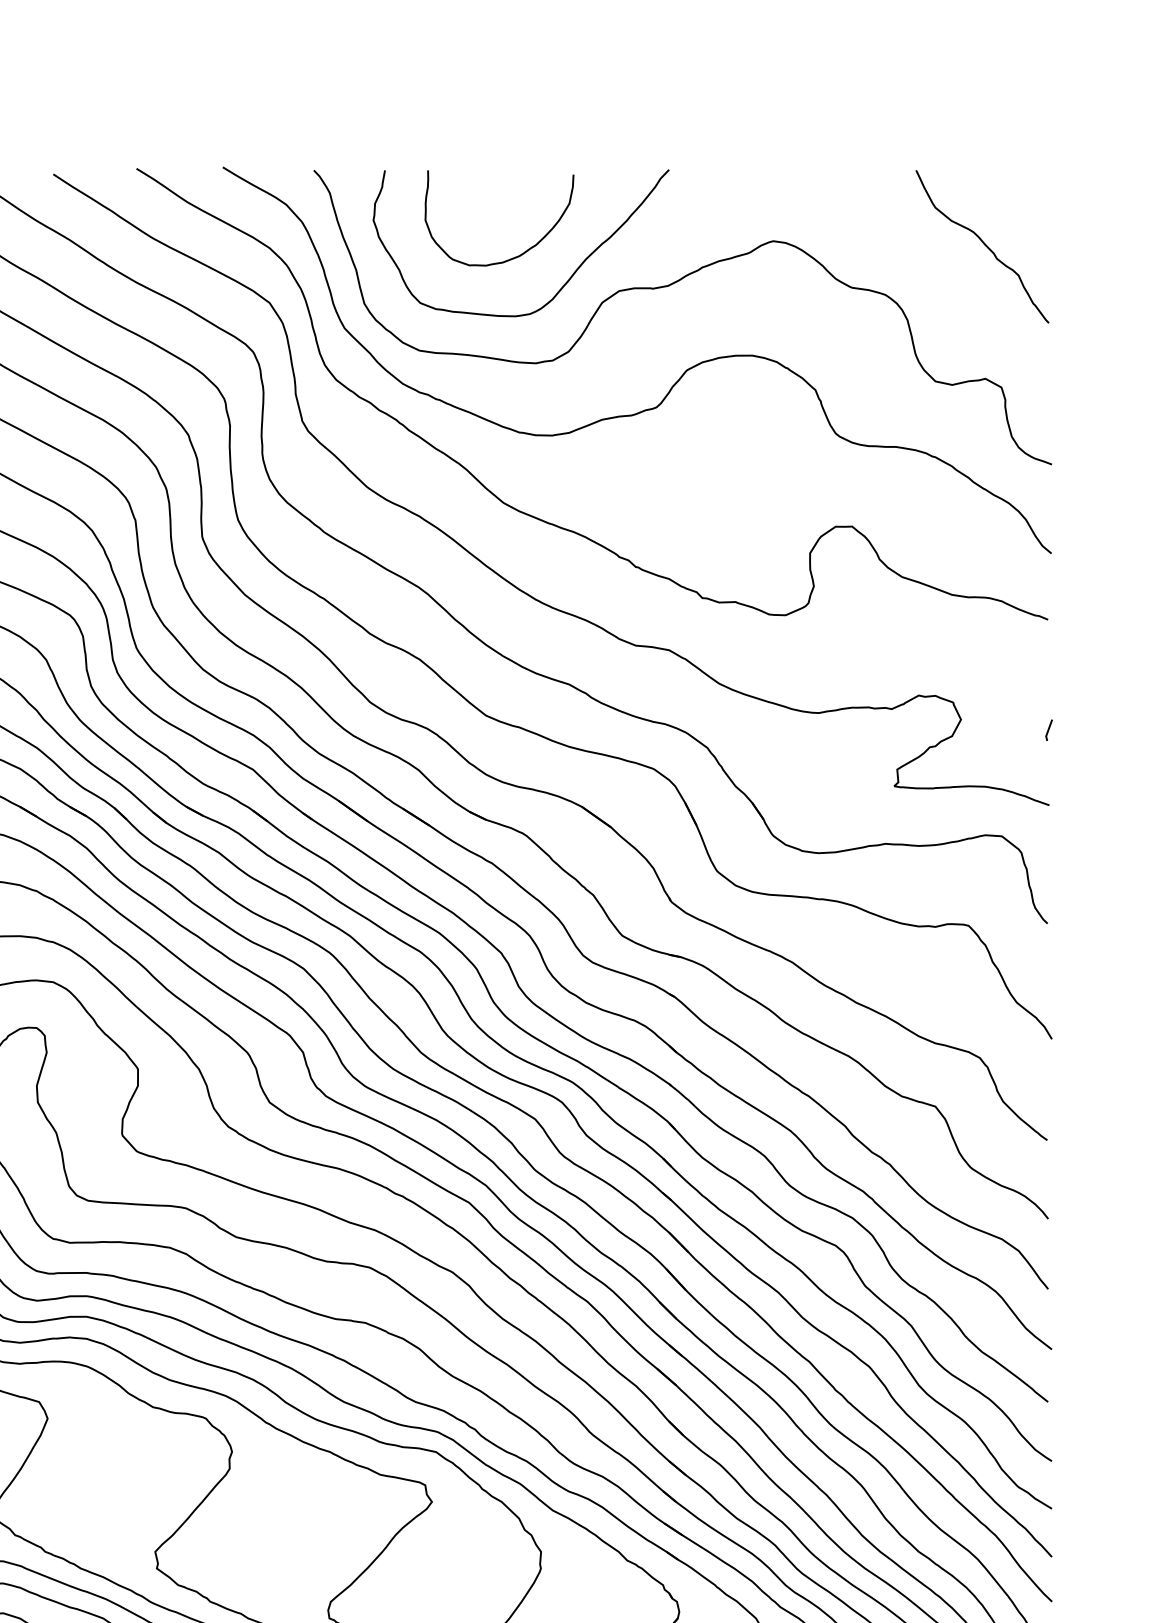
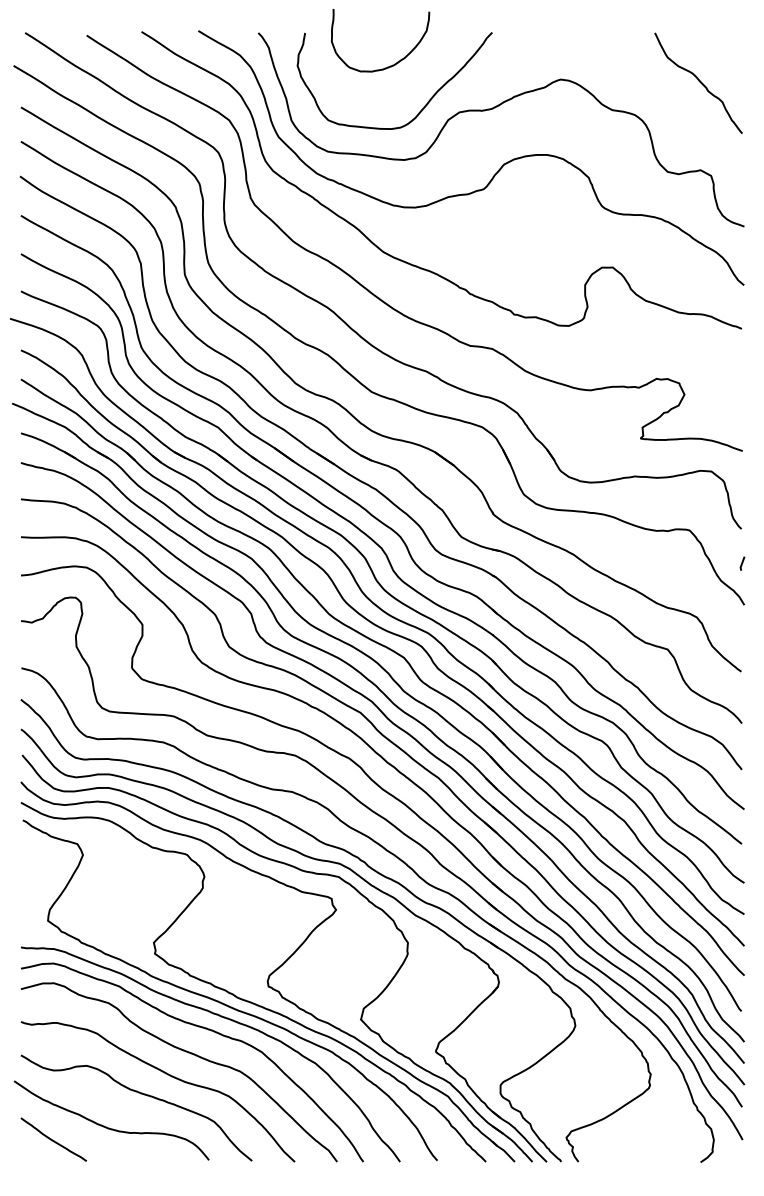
curve: (517, 254) -> (392, 64), moved
line: (1049, 730) -> (742, 563), moved

